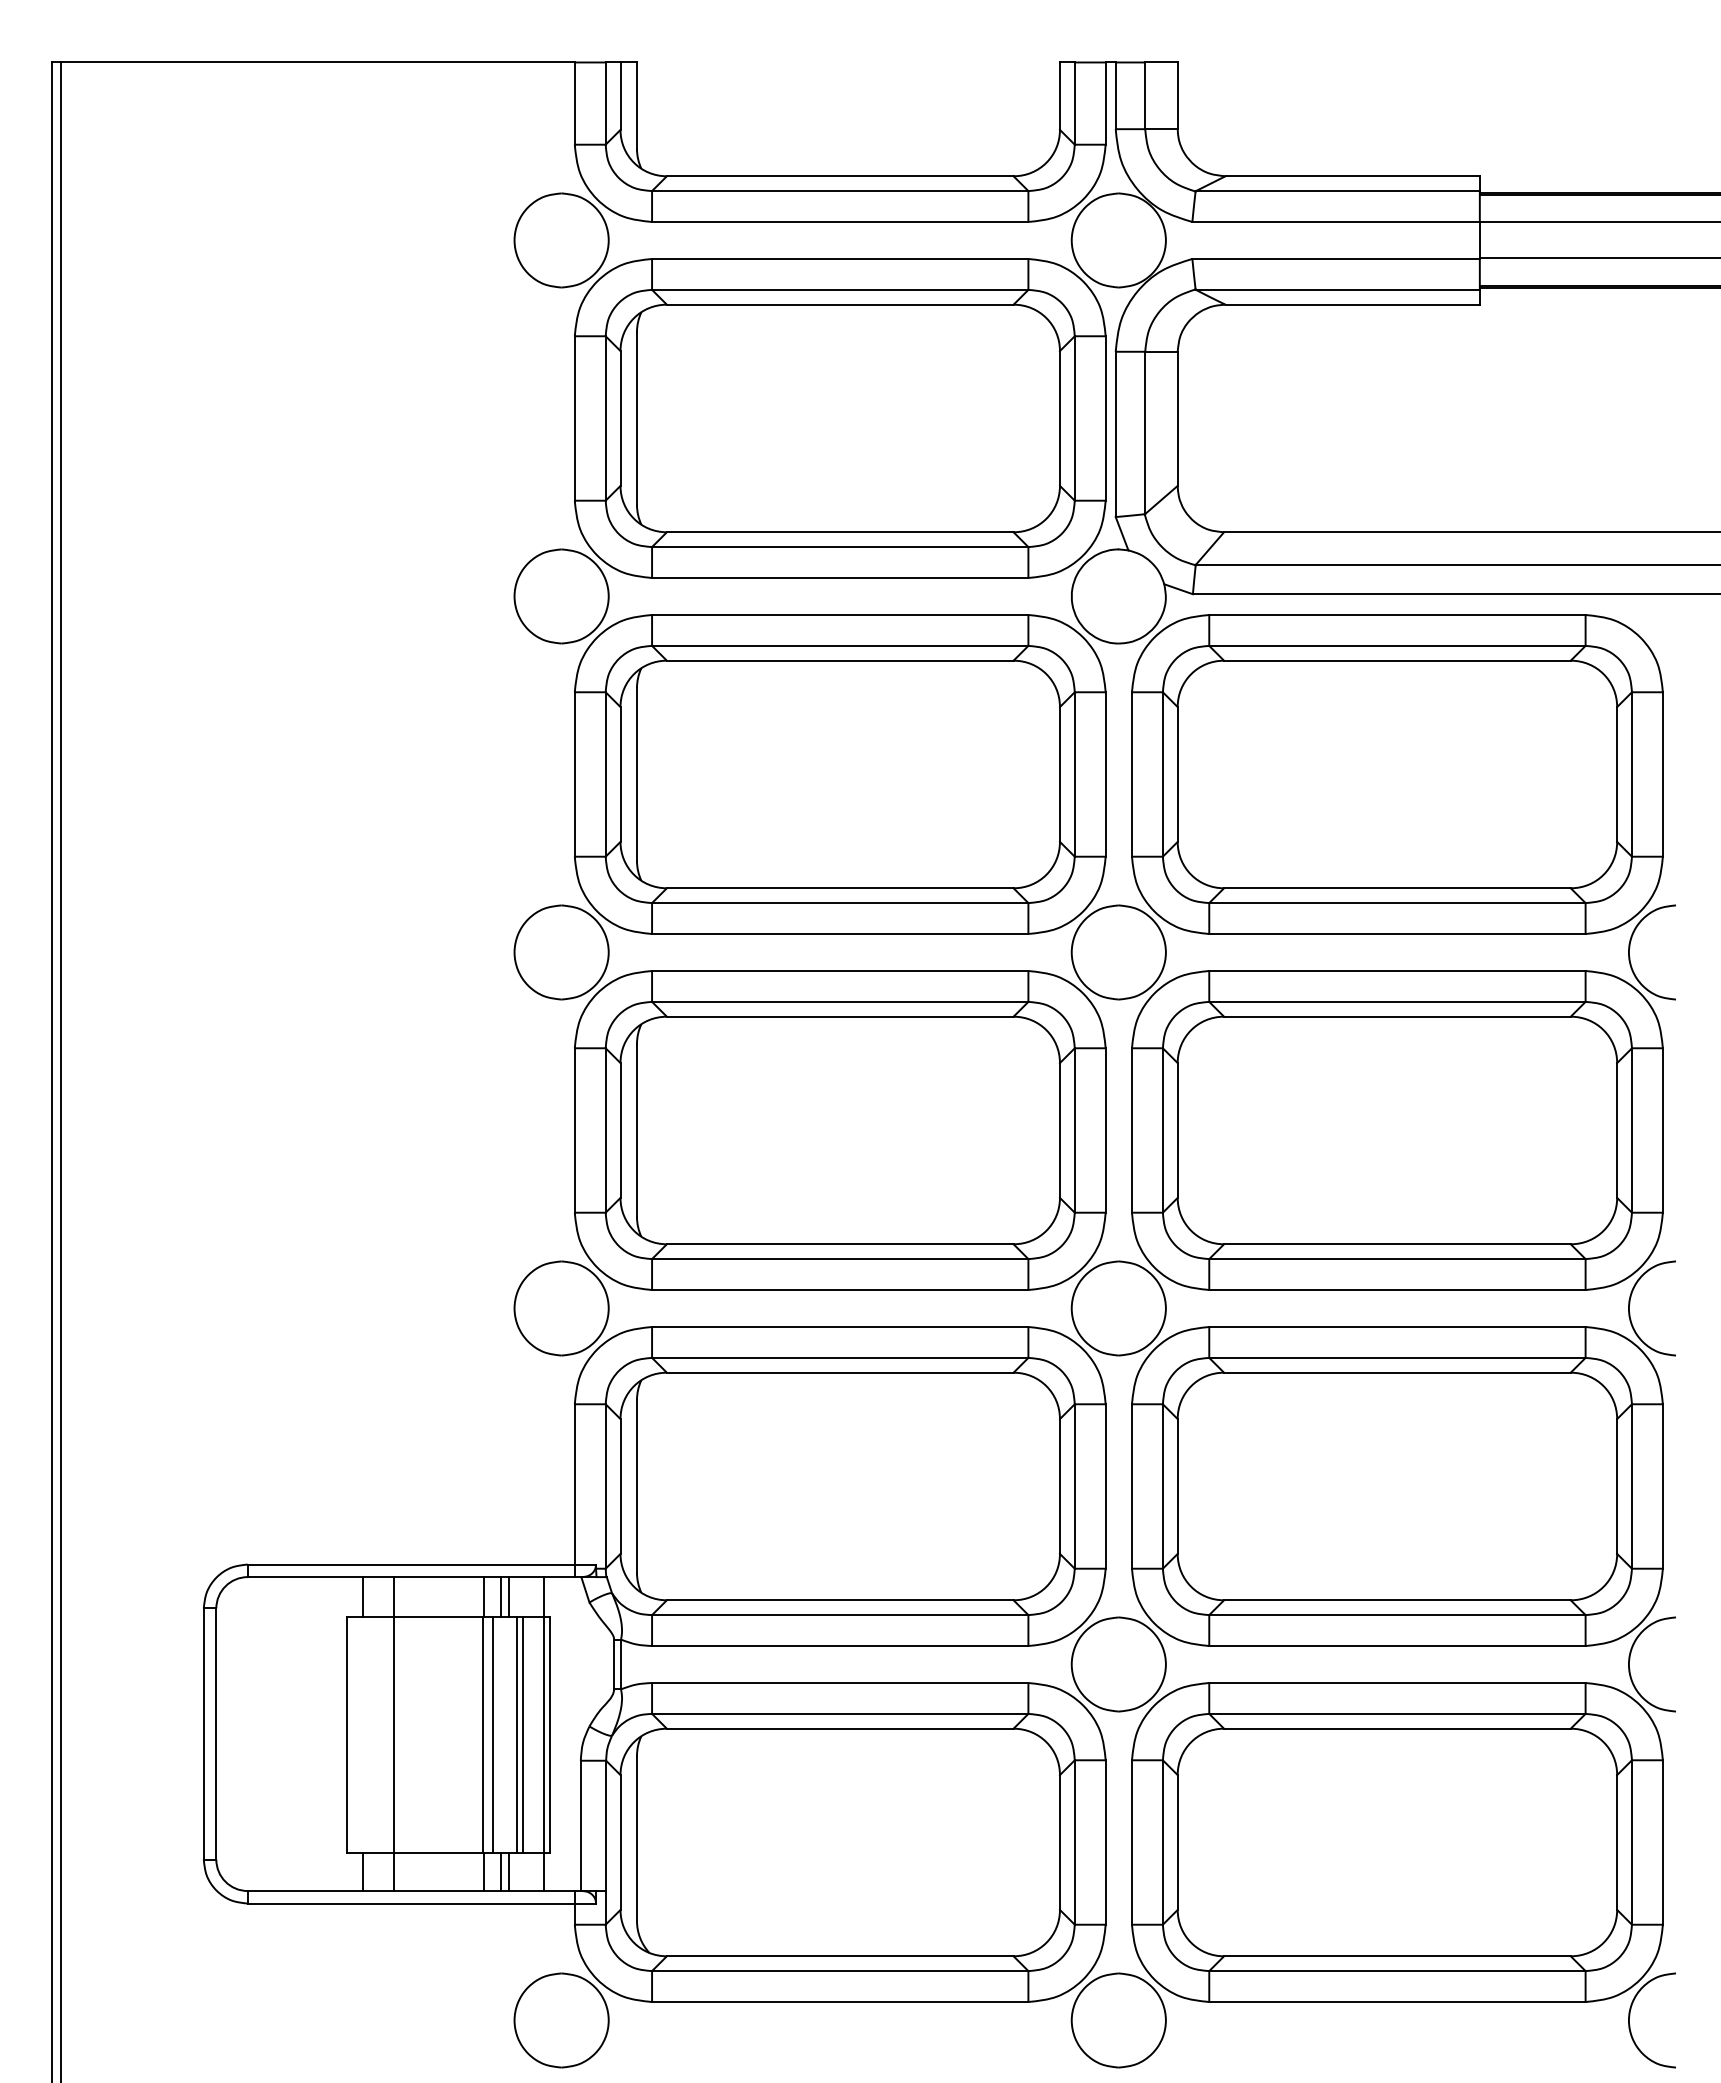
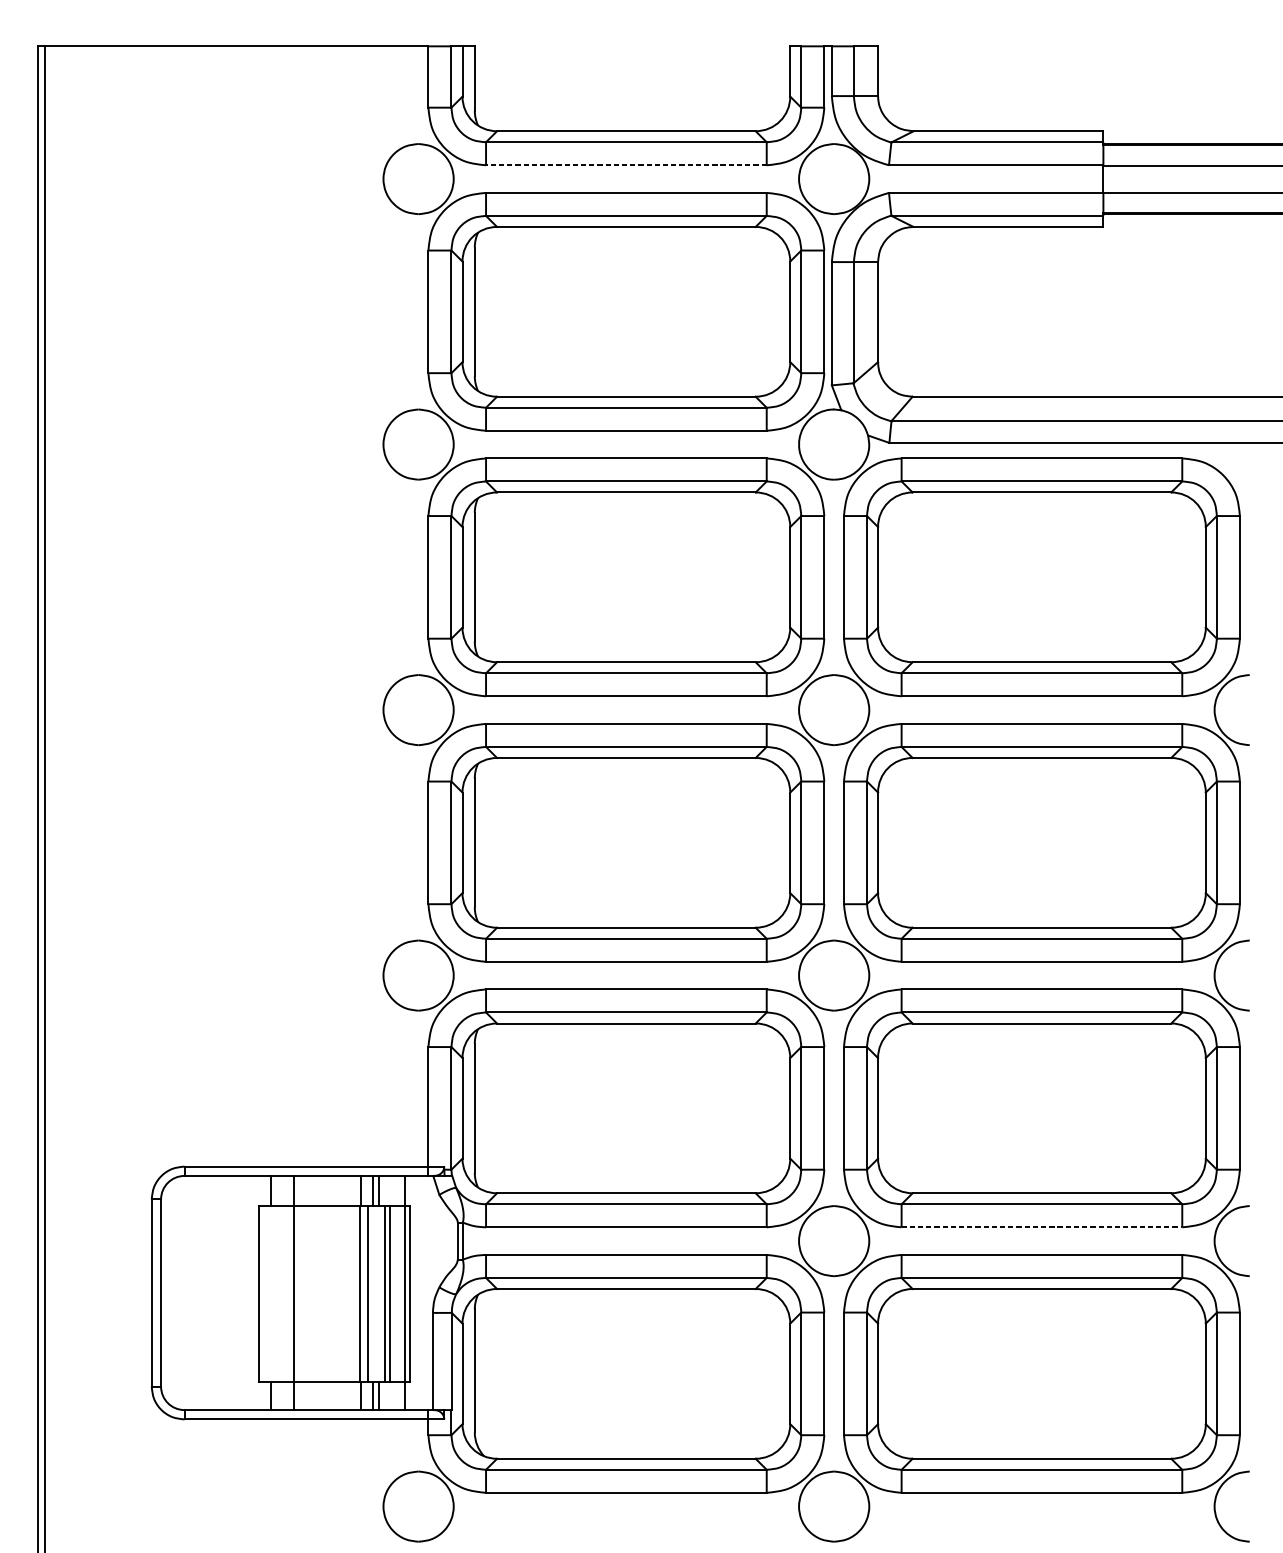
line: (839, 221) -> (625, 164), solid -> dashed
line: (1397, 1646) -> (1041, 1227), solid -> dashed

